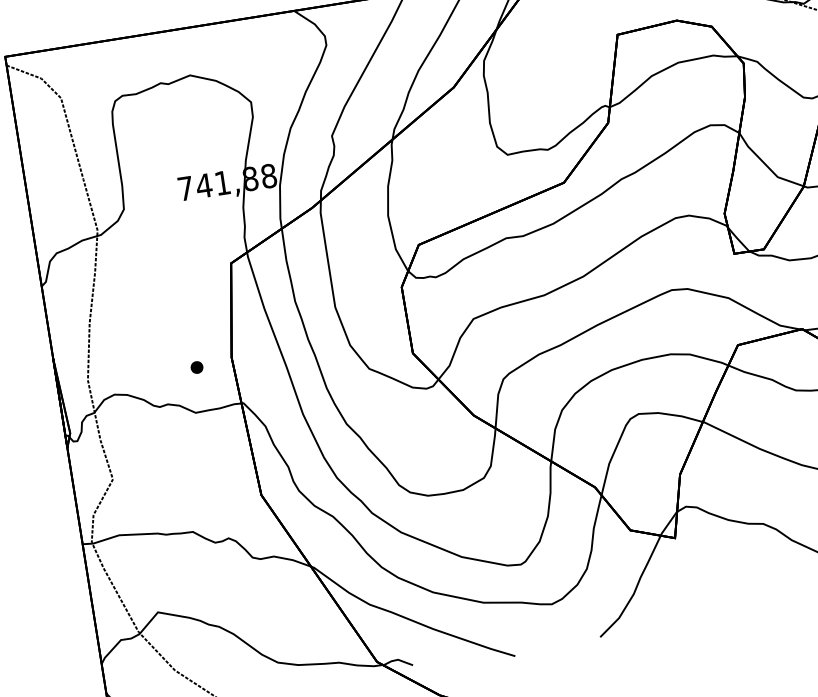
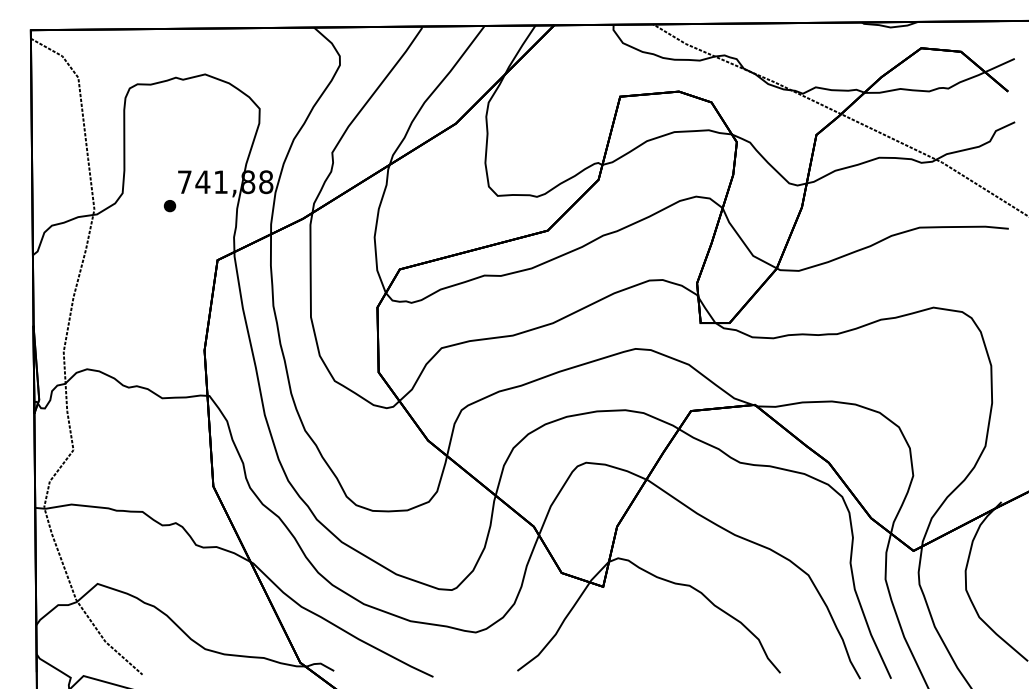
part: (196, 368) -> (169, 206), moved

